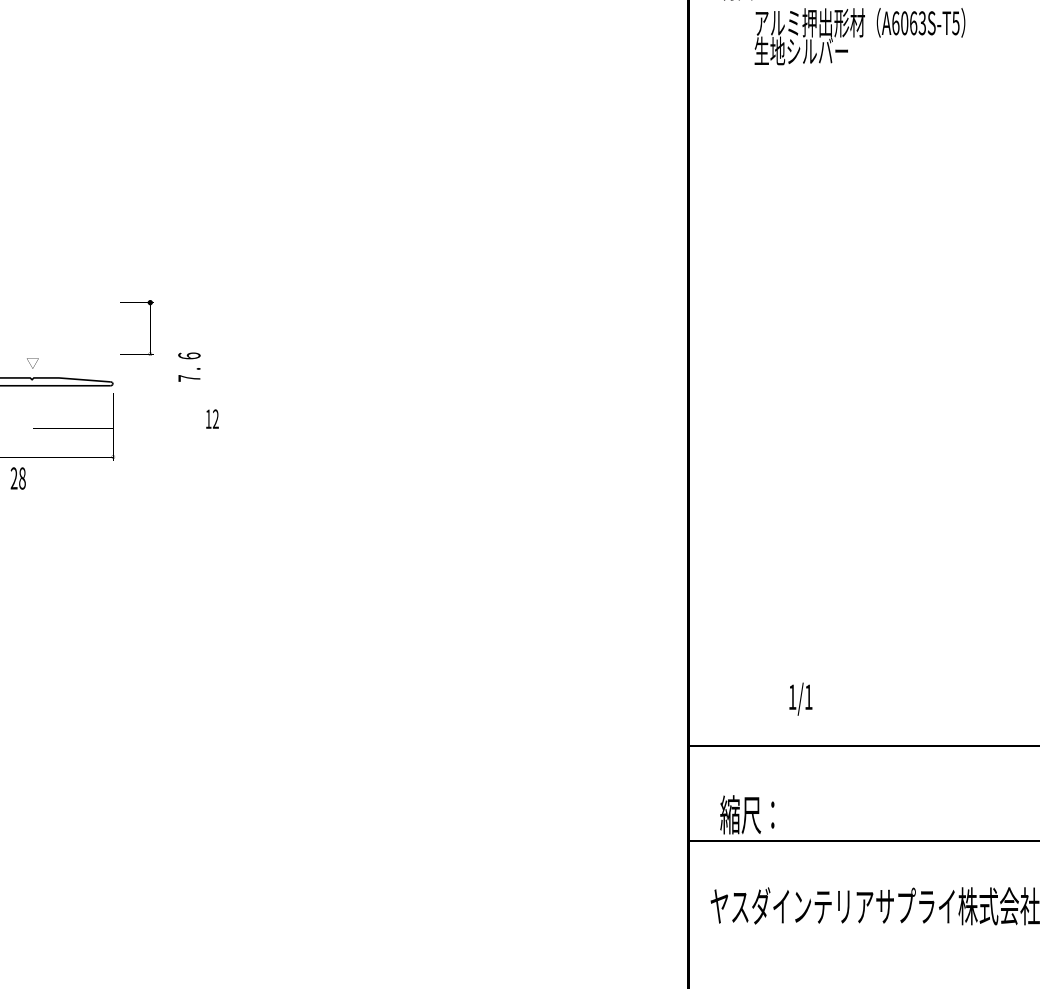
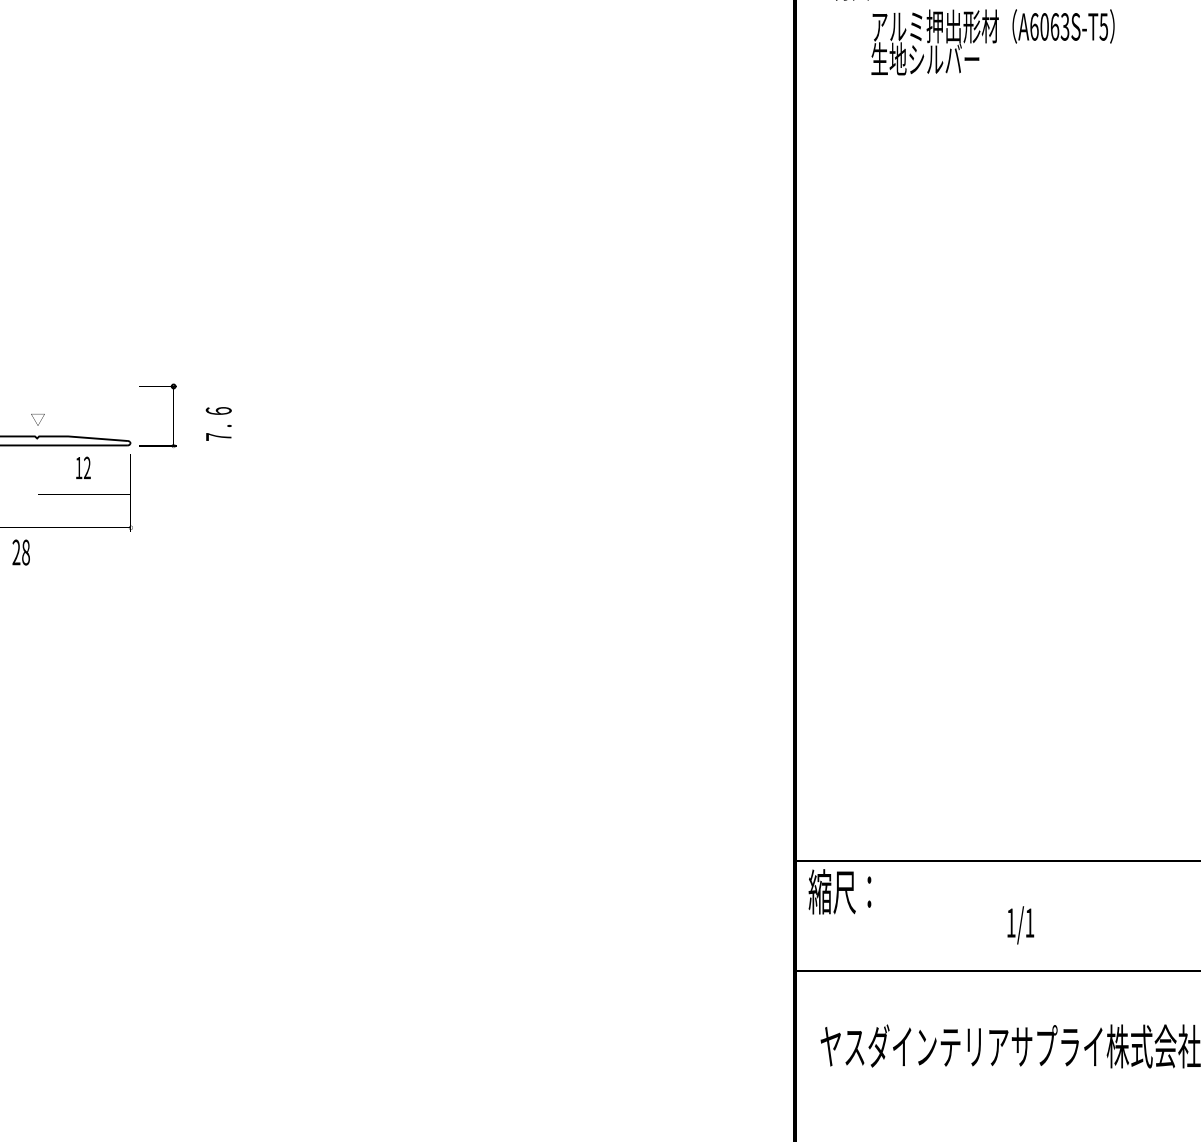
part: (150, 327) -> (173, 415), moved
text: (212, 418) -> (83, 467), moved
text: (800, 699) -> (1020, 925), moved
text: (746, 814) -> (839, 891), moved

